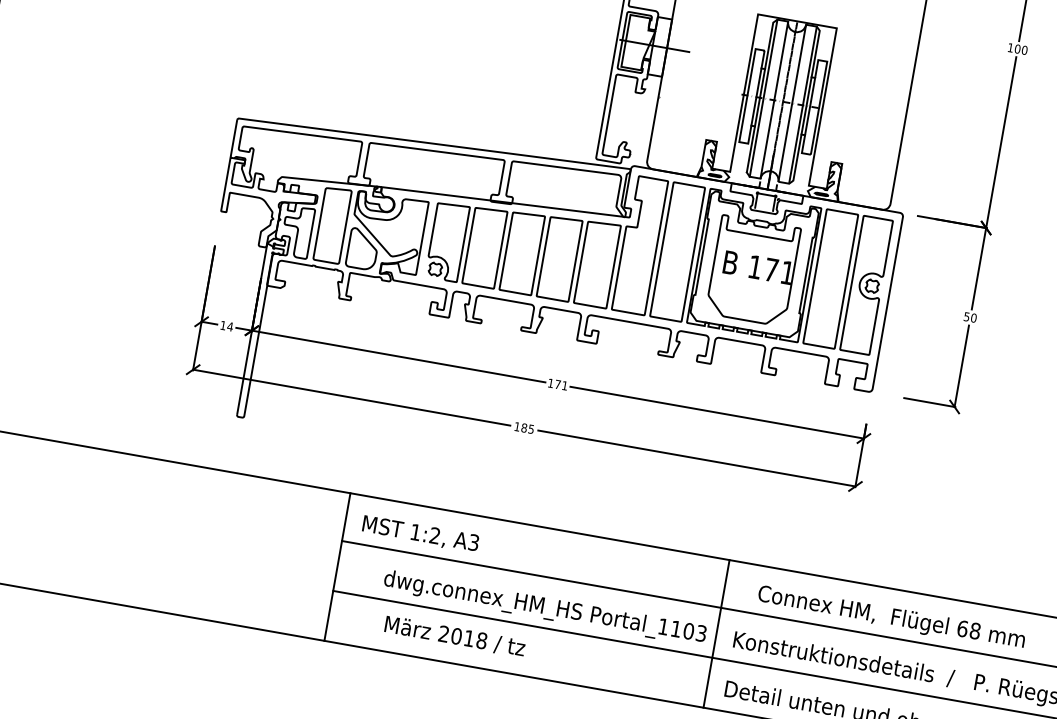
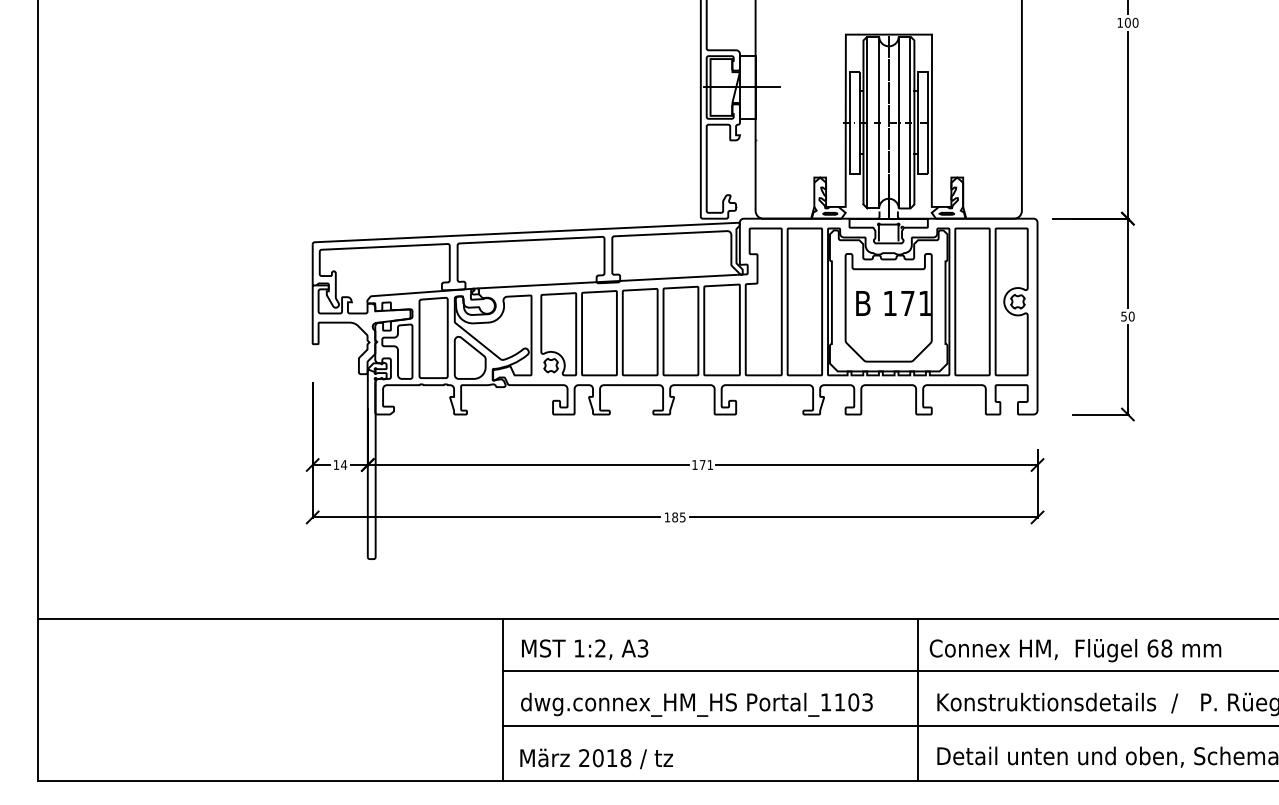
text: (544, 607) -> (696, 704), moved
text: (891, 618) -> (1075, 650), moved
text: (454, 636) -> (596, 758), moved

